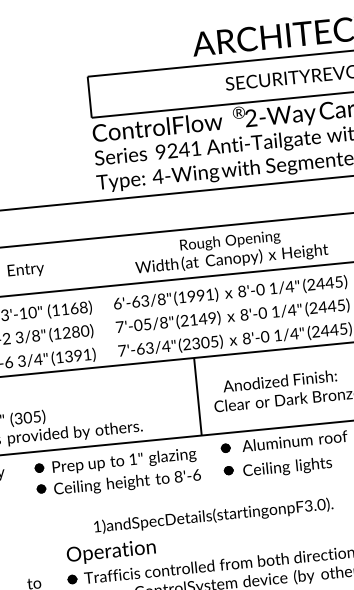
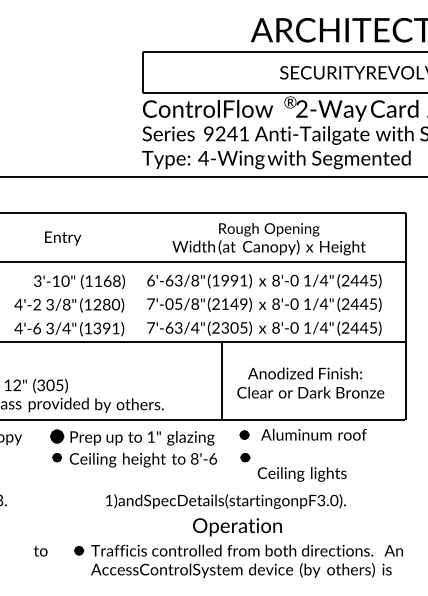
text: (286, 467) -> (301, 474), moved
part: (38, 468) -> (56, 436), size x1.6
text: (111, 552) -> (237, 527), moved

